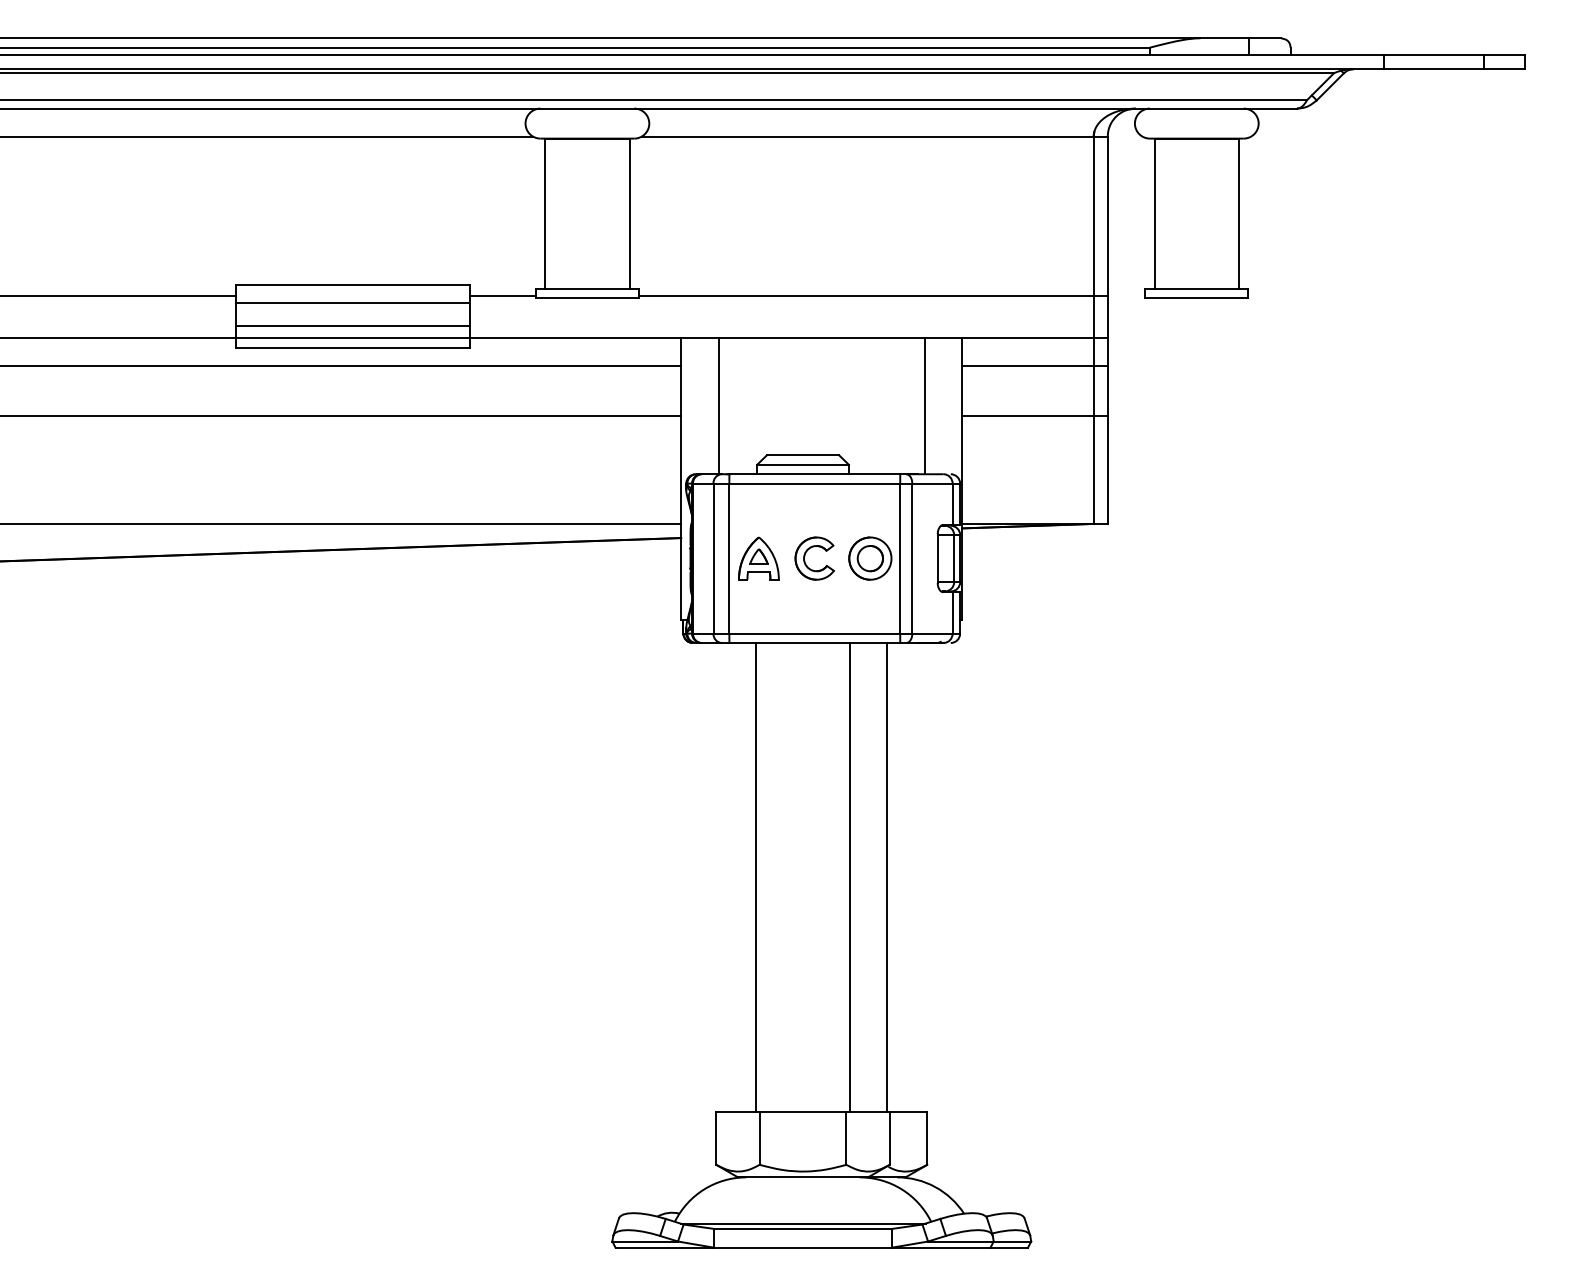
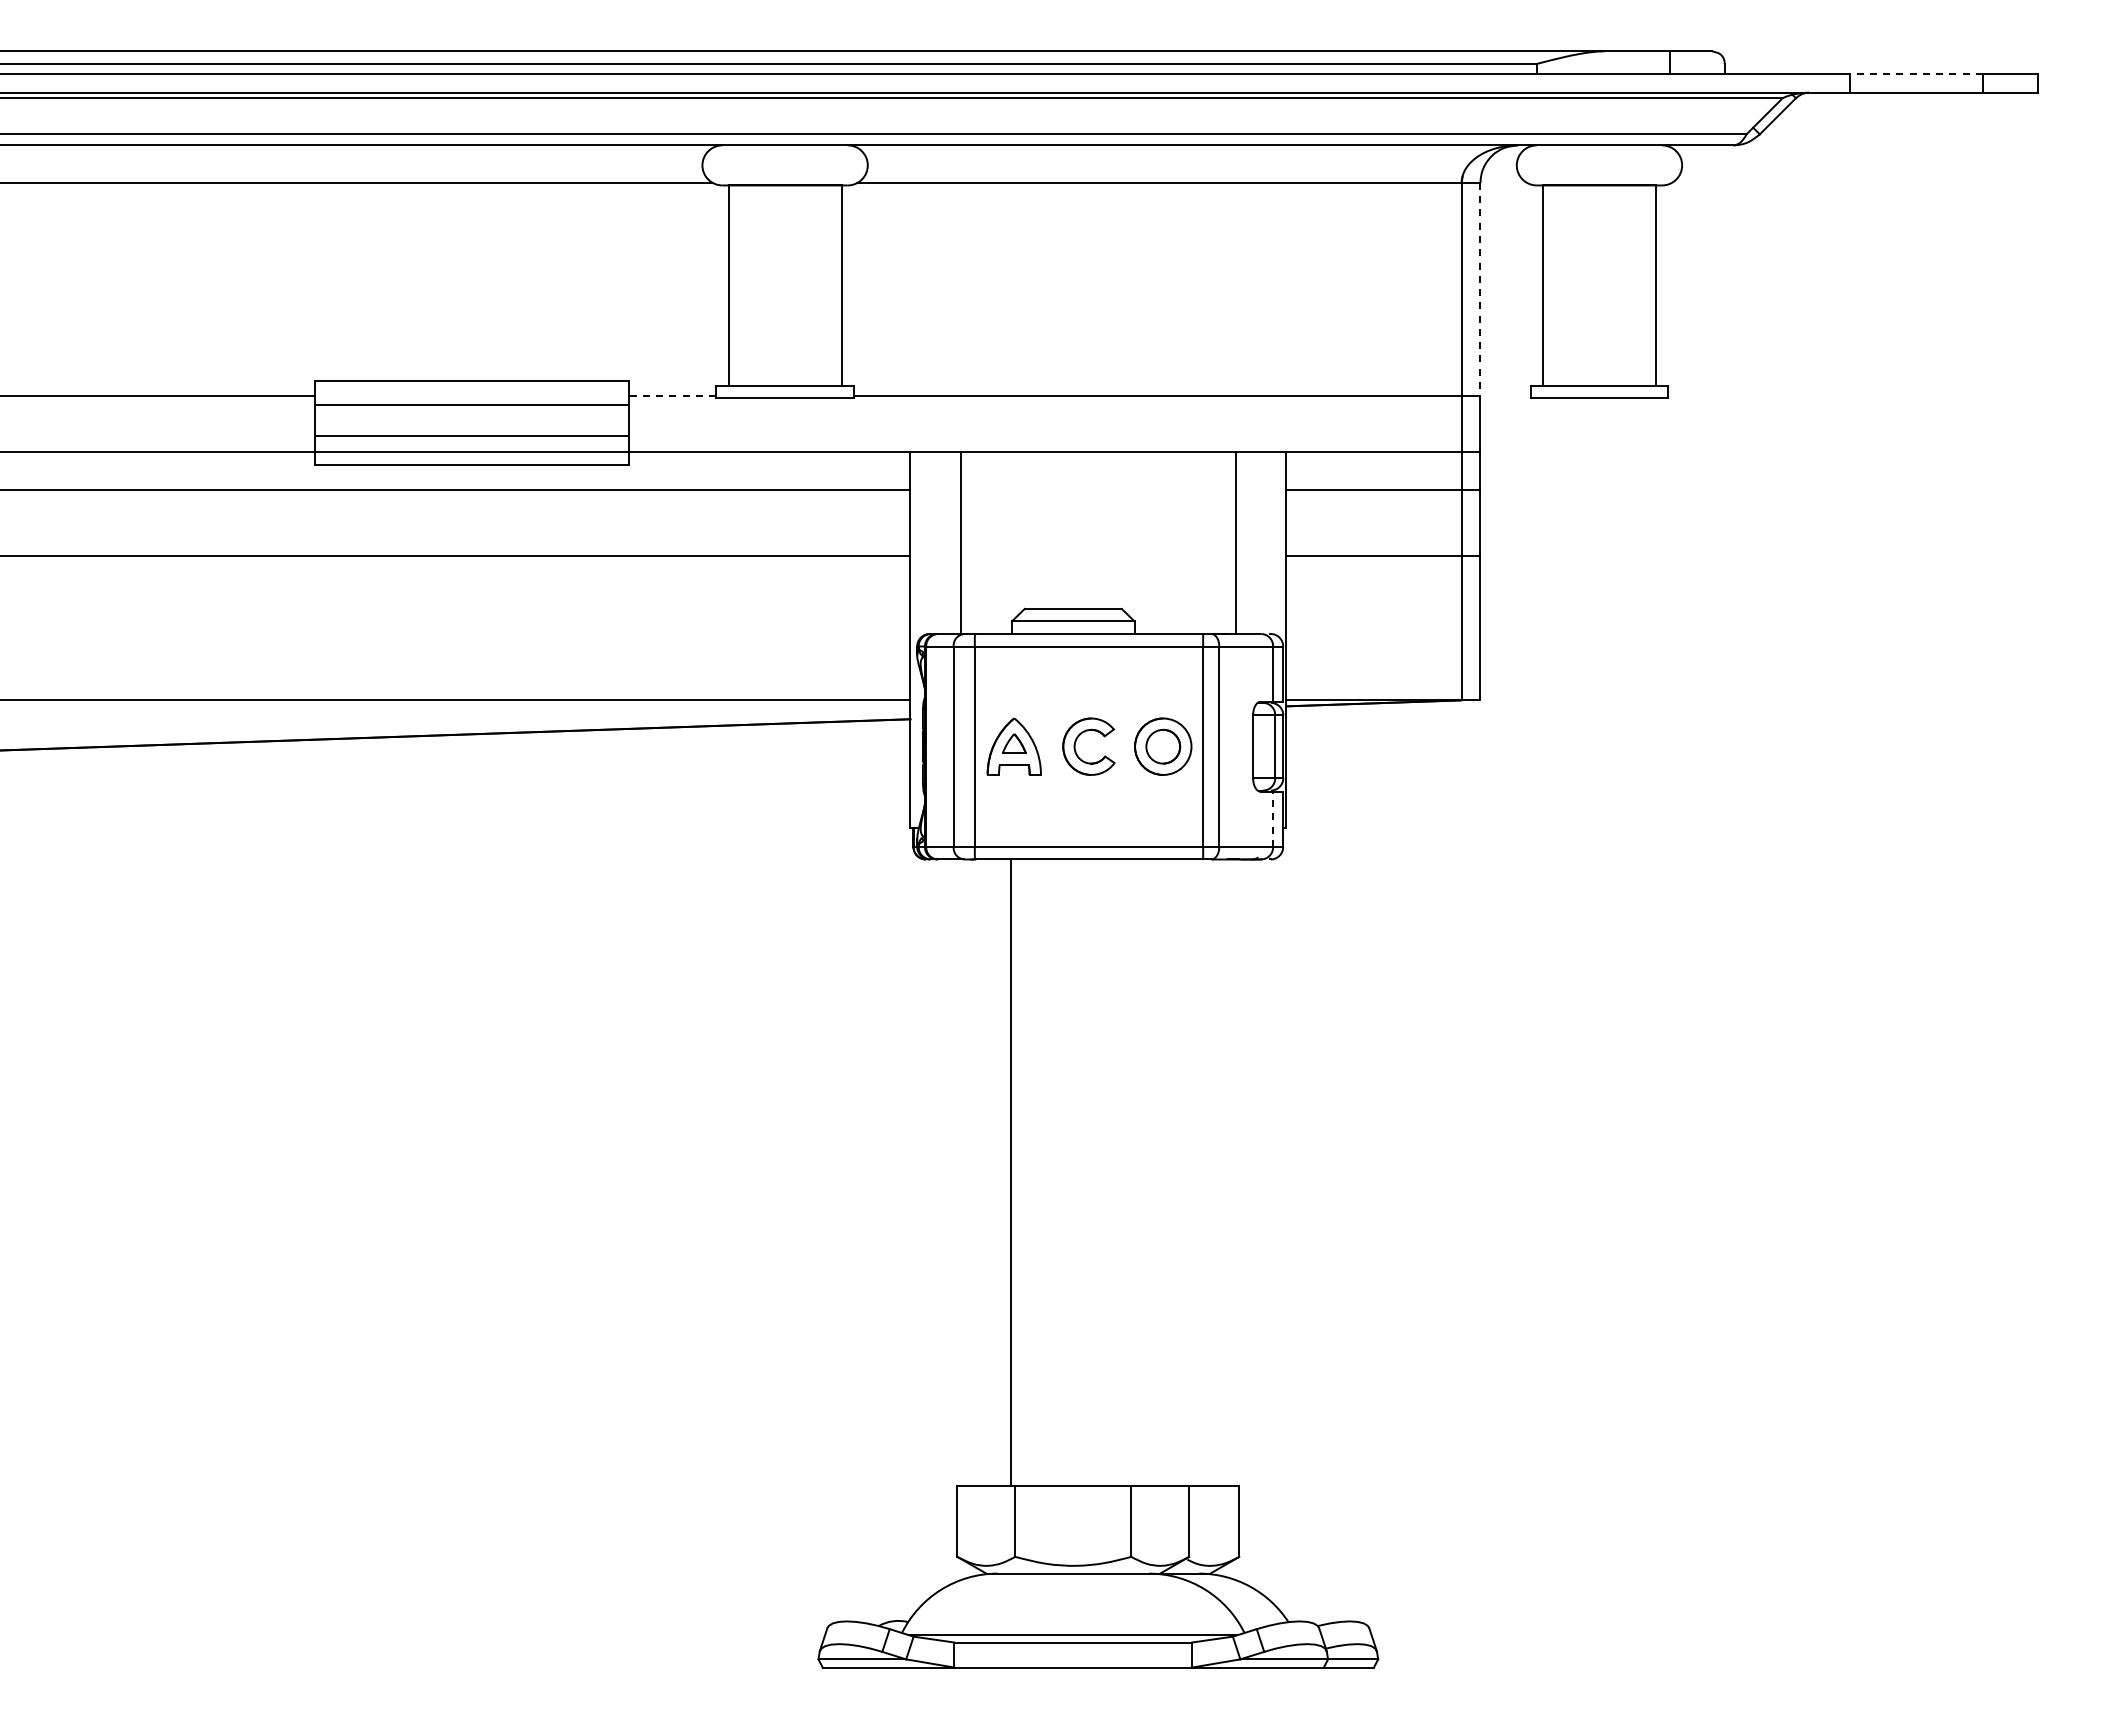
line: (1433, 54) -> (1915, 73), solid -> dashed
line: (1107, 216) -> (1480, 289), solid -> dashed
line: (503, 295) -> (672, 395), solid -> dashed
line: (952, 613) -> (1273, 819), solid -> dashed
line: (849, 877) -> (1135, 1172), removed
line: (887, 877) -> (1186, 1172), removed

